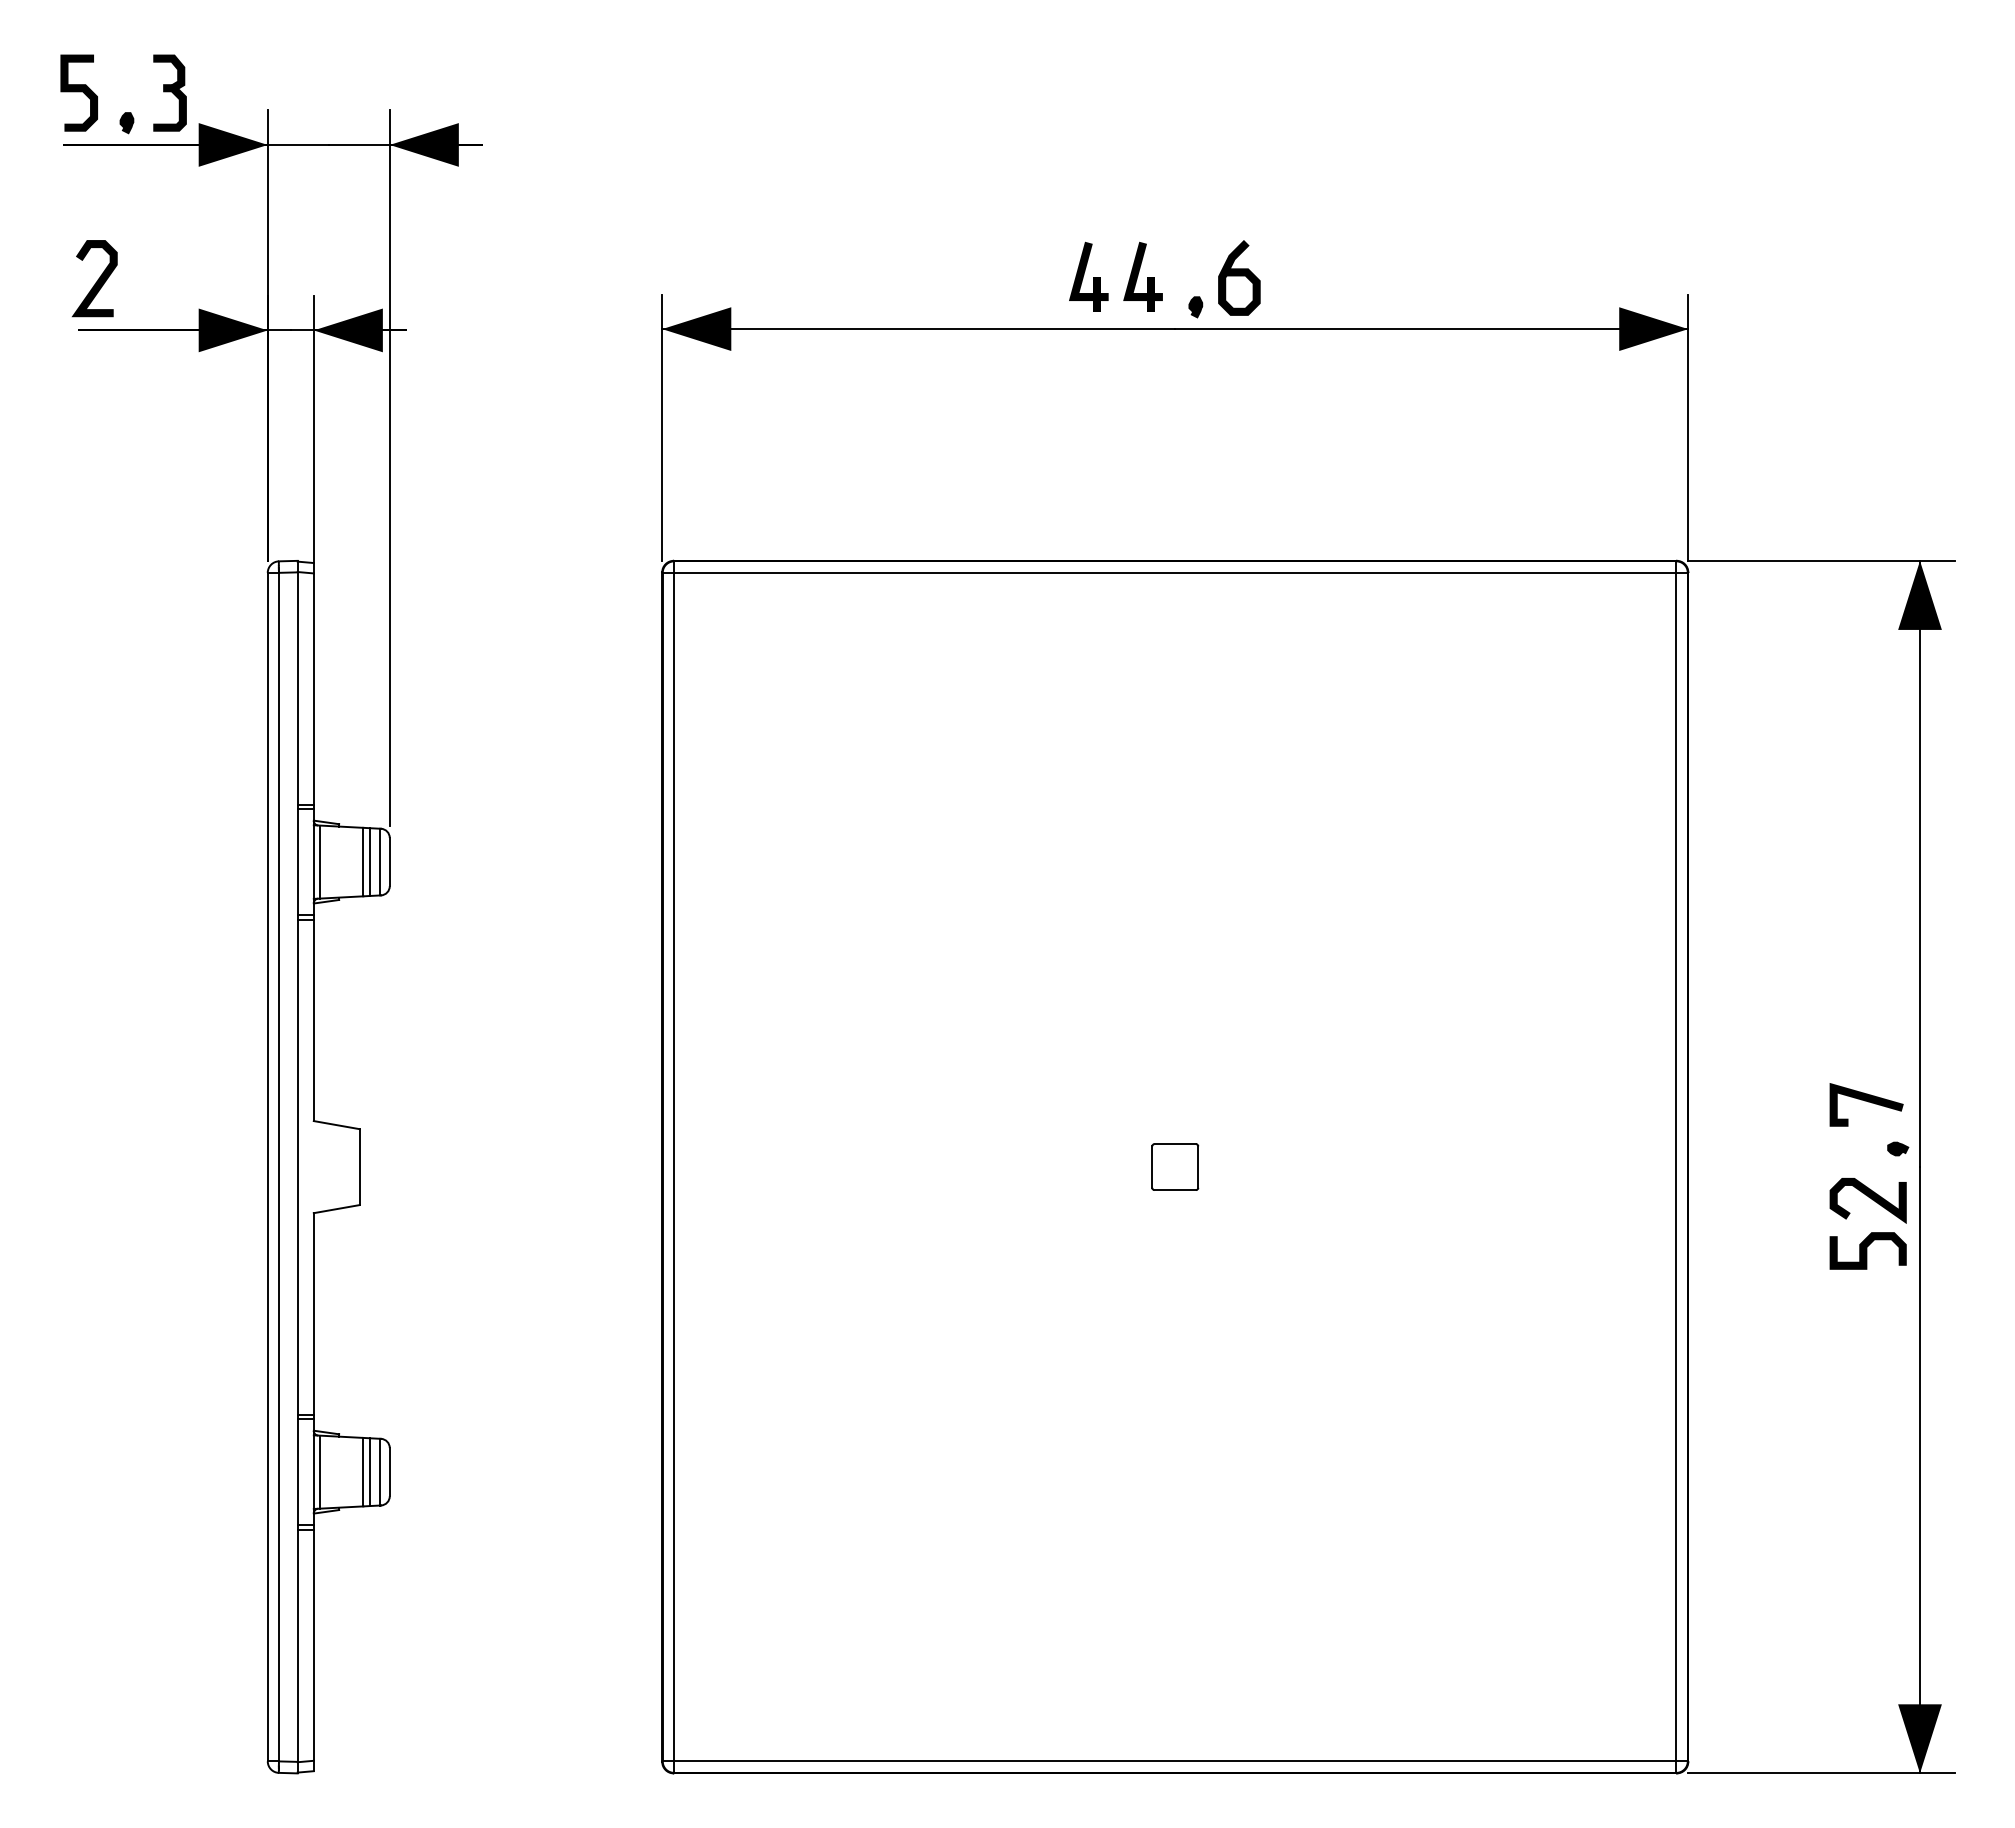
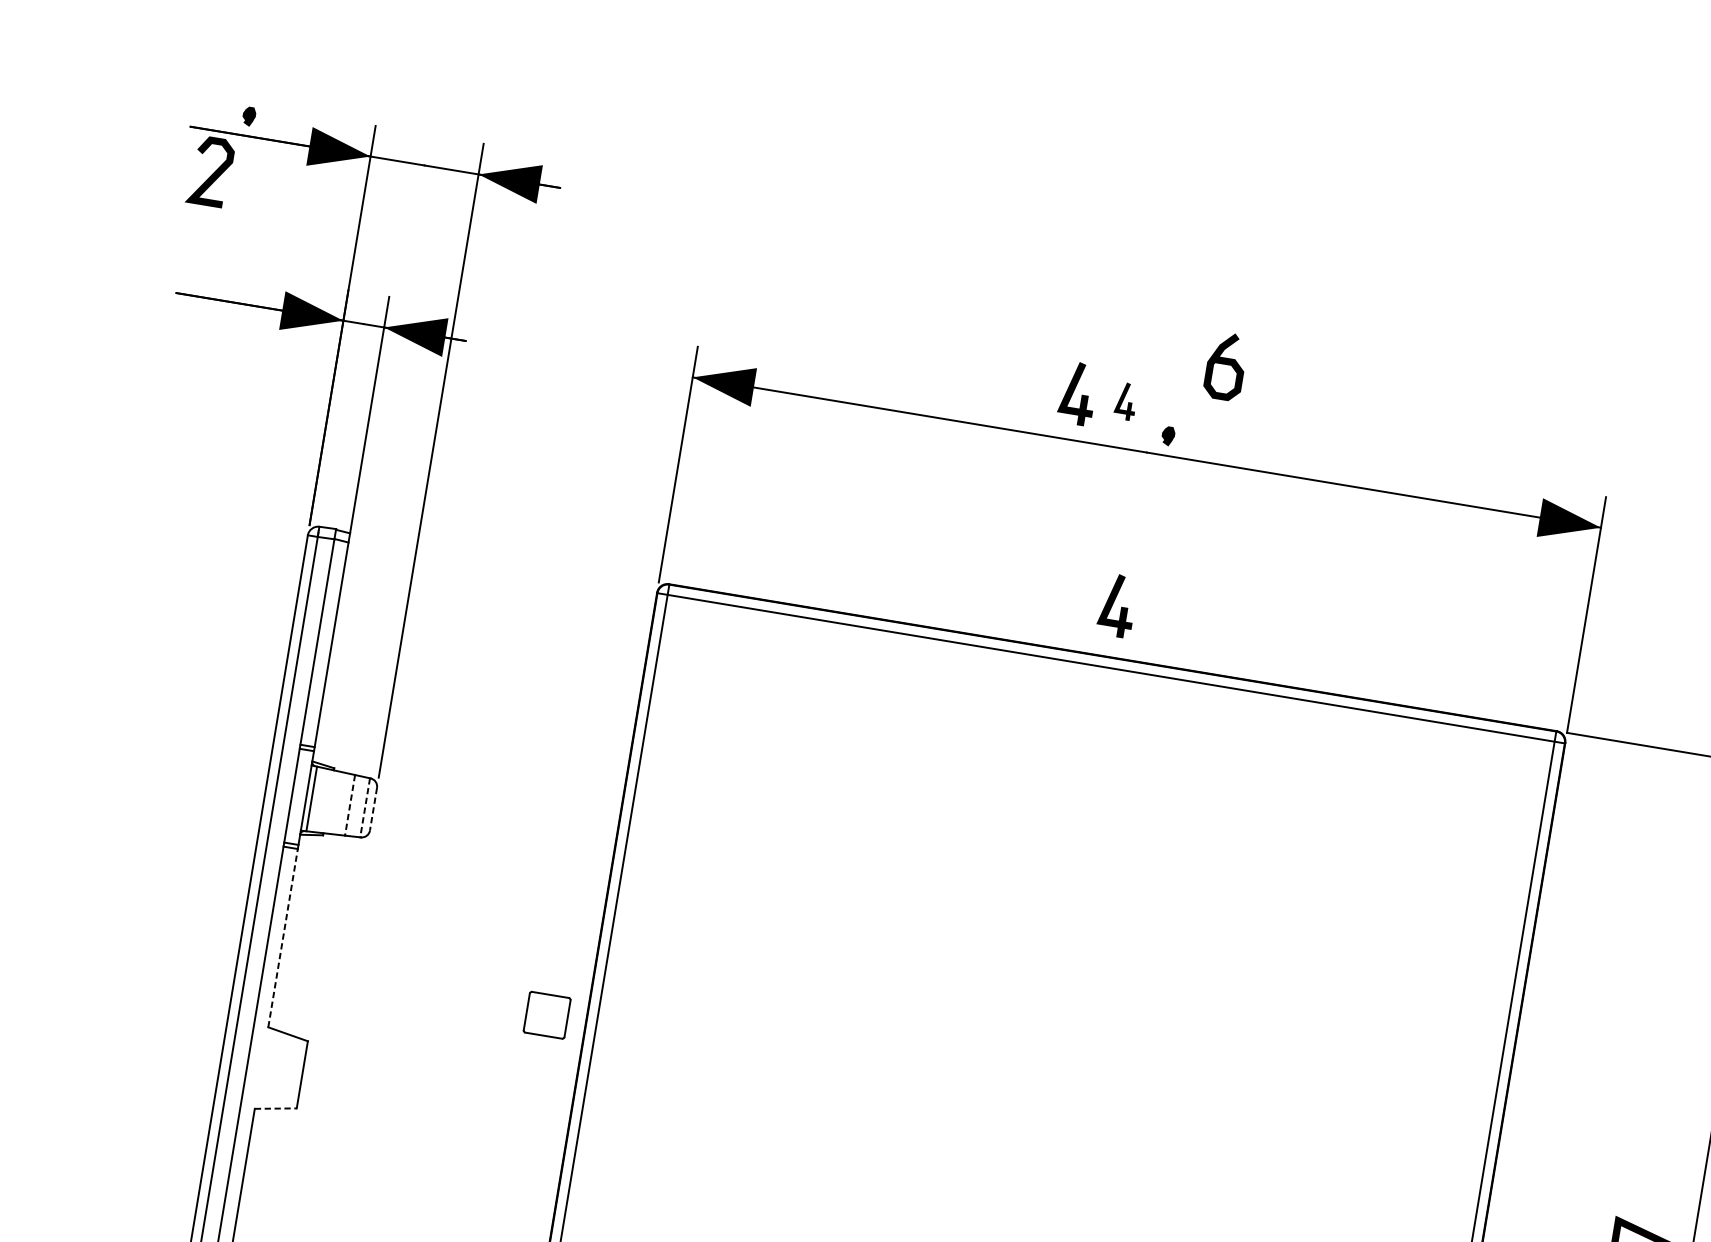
curve: (78, 92) -> (210, 82), removed
part: (169, 92) -> (291, 95), removed
part: (1142, 276) -> (1125, 401), size x0.6
curve: (1239, 276) -> (1226, 365), moved
curve: (97, 279) -> (213, 172), moved
part: (1170, 502) -> (1117, 605), added
line: (369, 861) -> (355, 805), removed
line: (363, 862) -> (350, 805), solid -> dashed
line: (380, 862) -> (365, 808), solid -> dashed
line: (389, 862) -> (373, 809), solid -> dashed
line: (313, 1020) -> (282, 938), solid -> dashed
part: (1175, 1166) -> (547, 1014), moved
line: (337, 1209) -> (276, 1109), solid -> dashed

